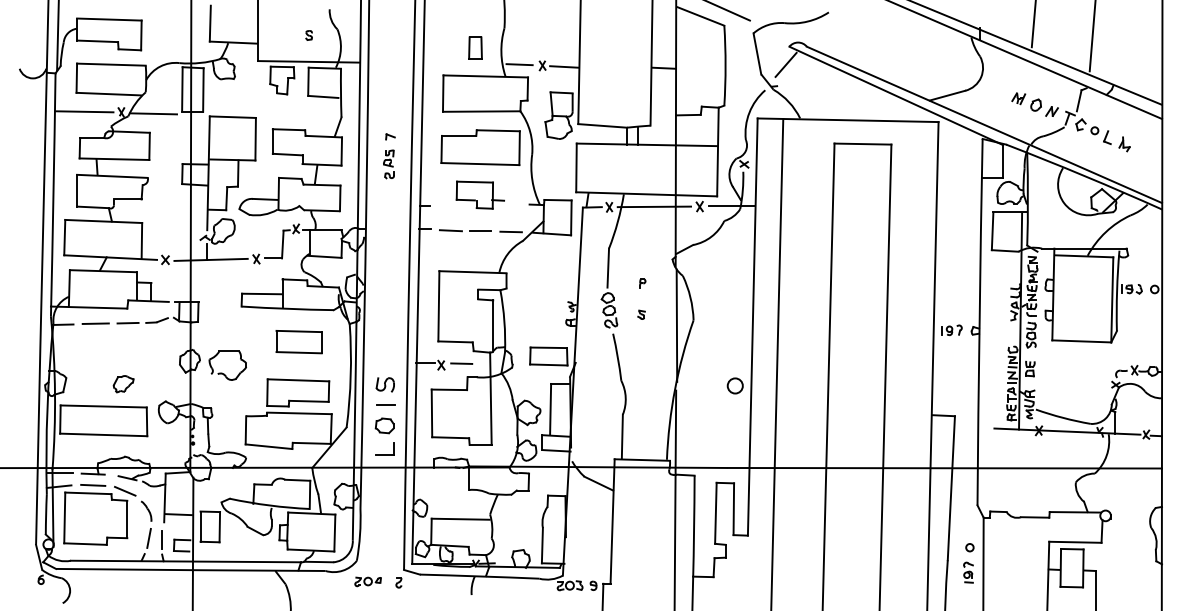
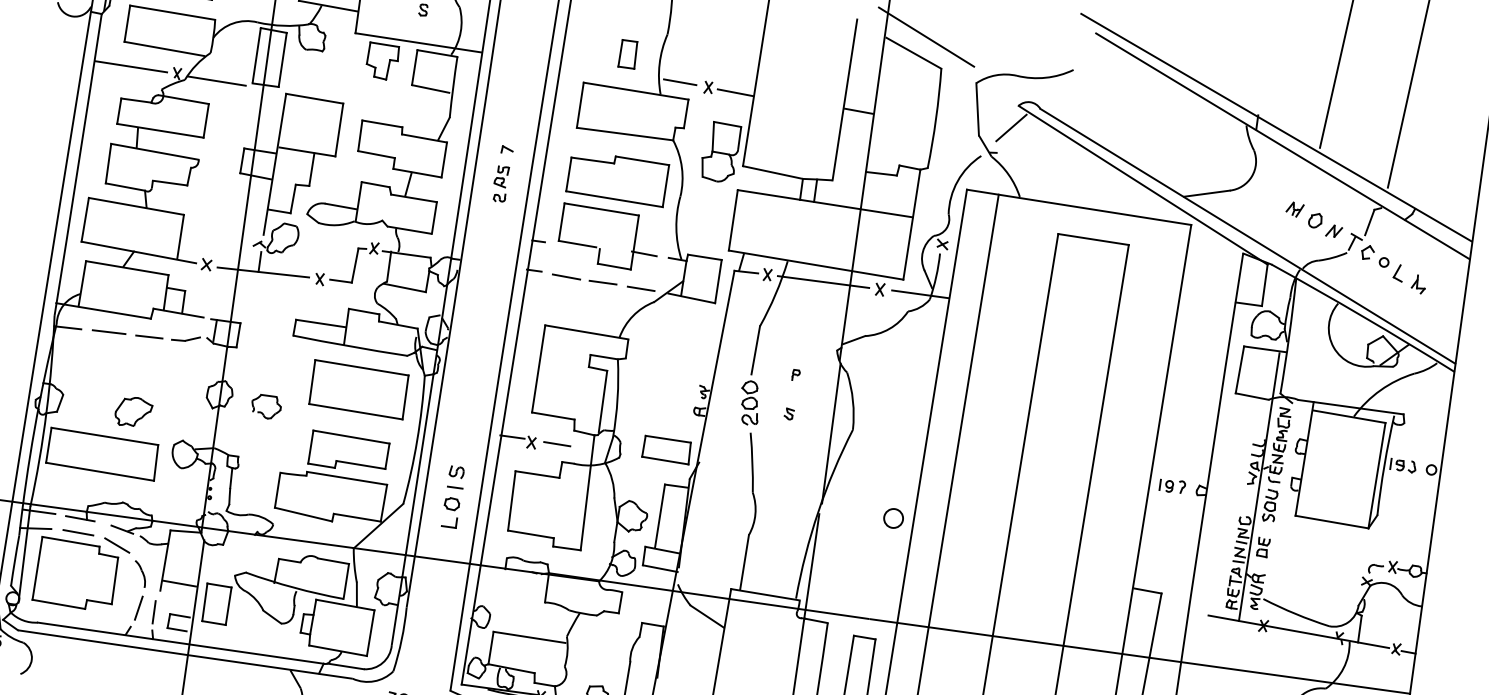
part: (480, 194) -> (609, 237), size x1.67
part: (298, 341) -> (358, 388), size x1.67
part: (227, 365) -> (265, 406), size x0.62
part: (123, 383) -> (133, 411), size x1.43
part: (385, 416) -> (453, 496), size x0.62

